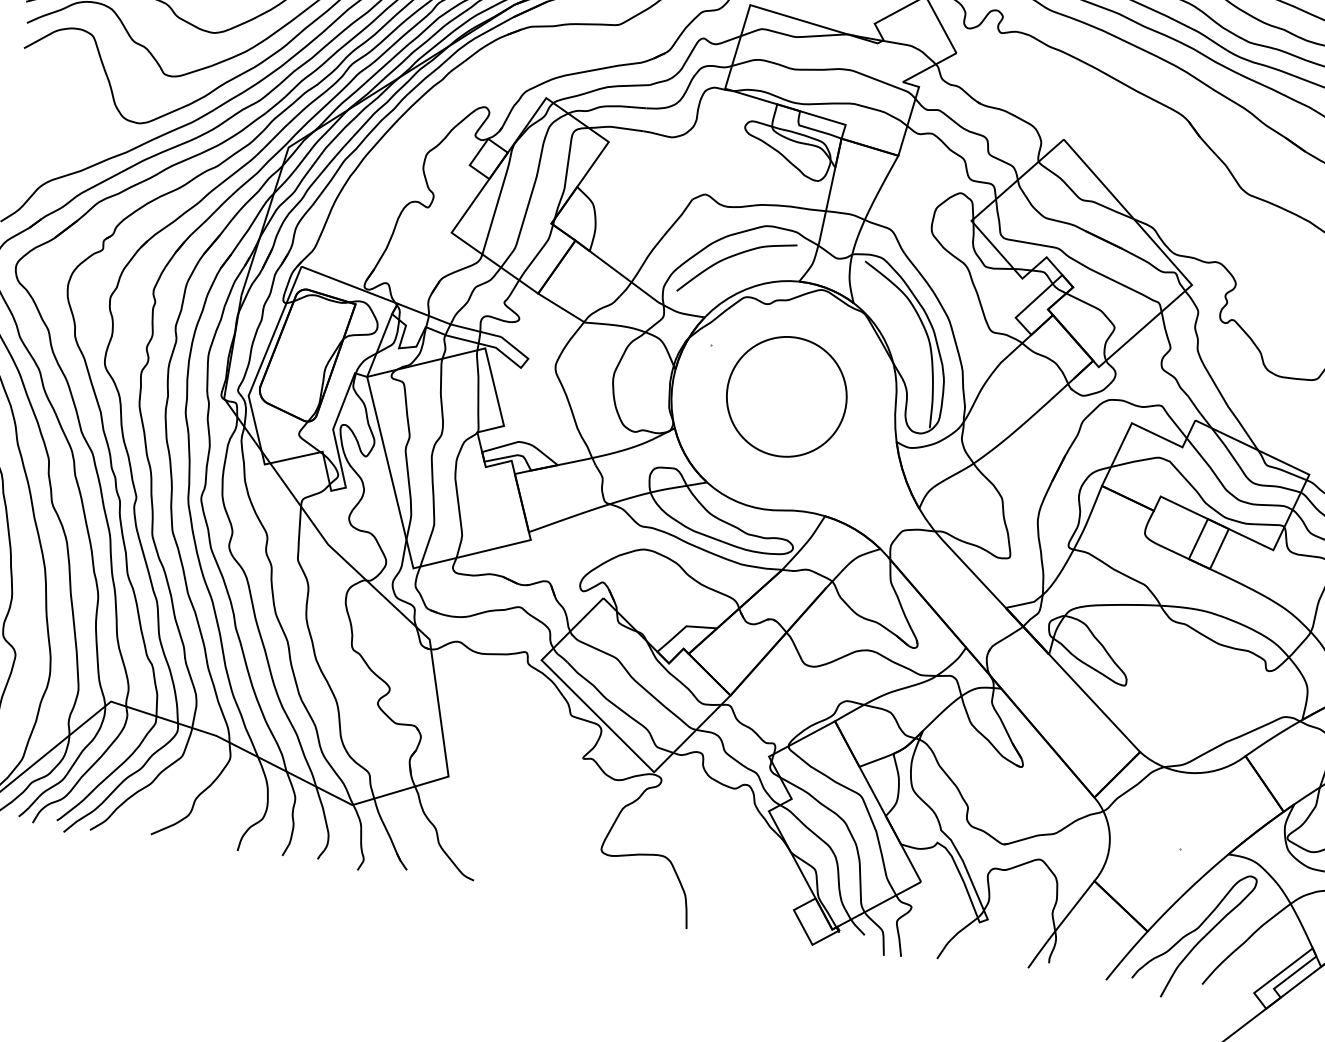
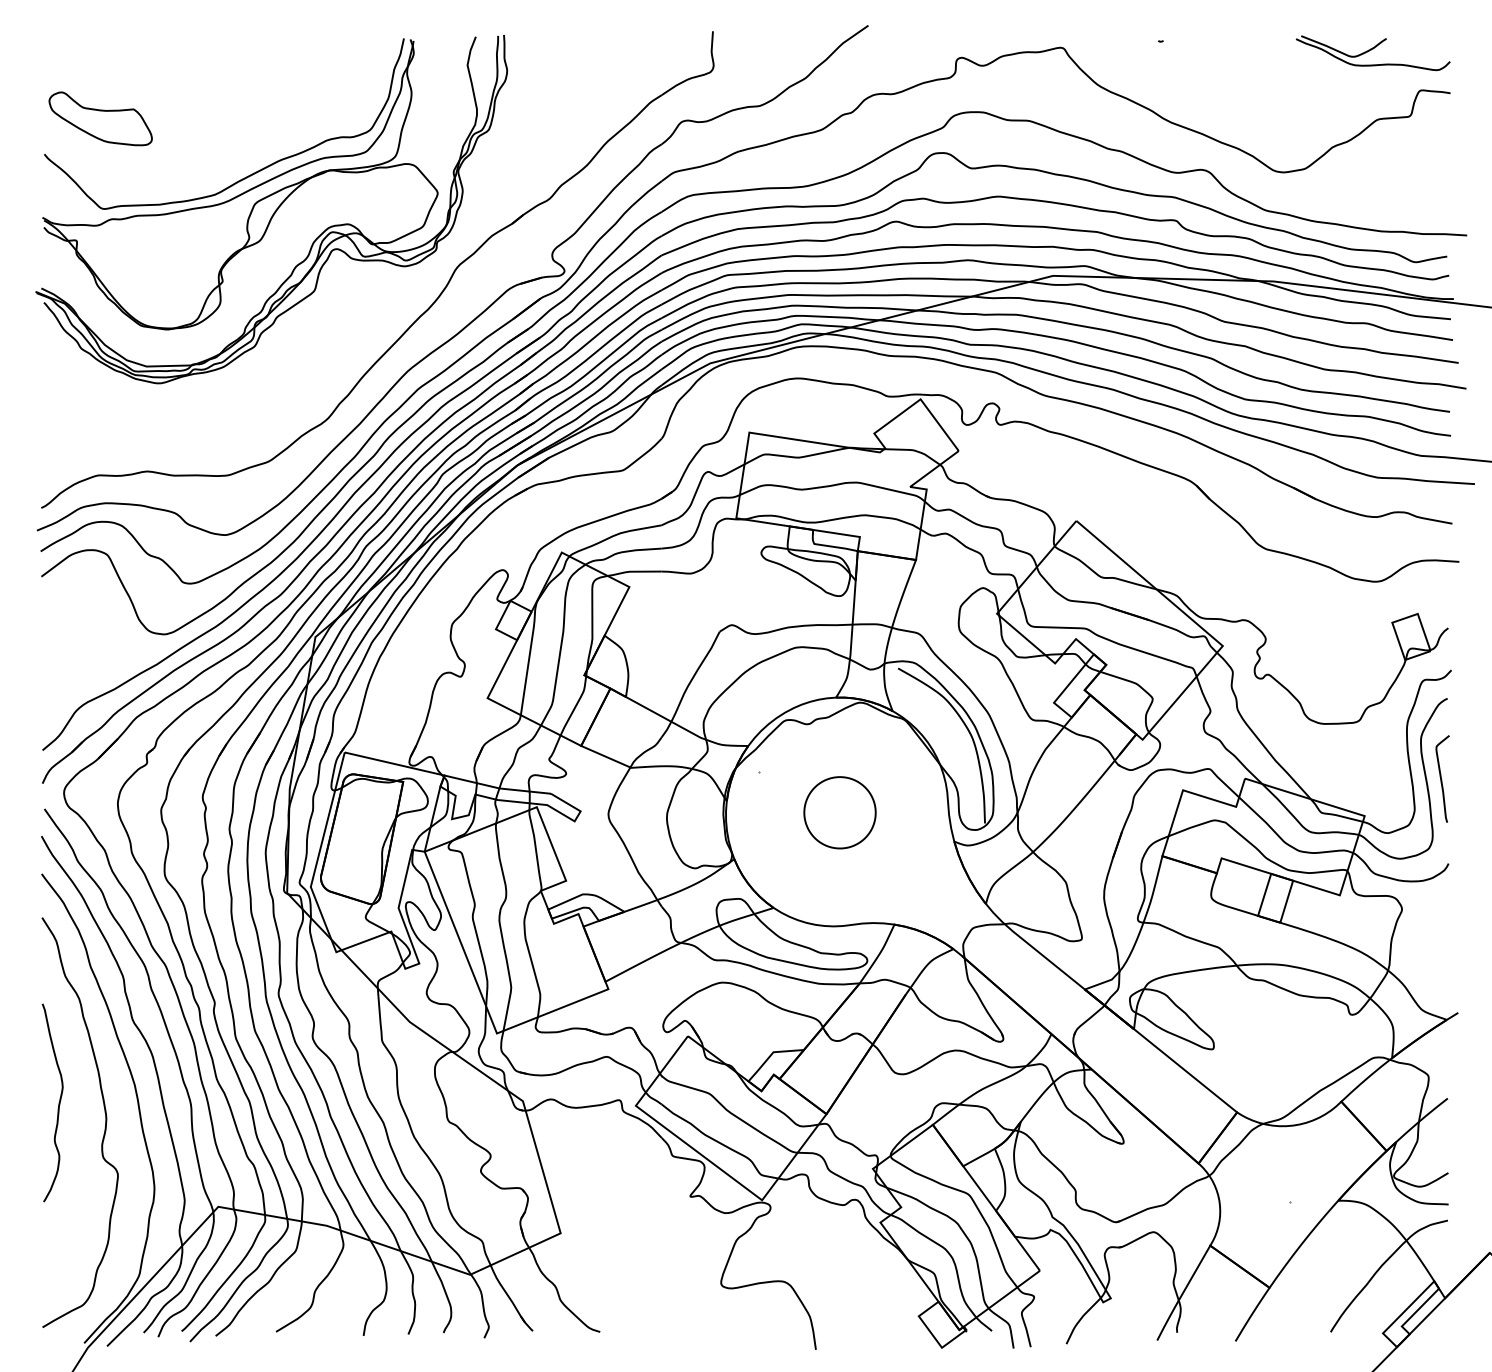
curve: (731, 257) -> (766, 683), removed
part: (786, 396) -> (839, 812), size x0.6
curve: (1193, 932) -> (1314, 1282), removed

